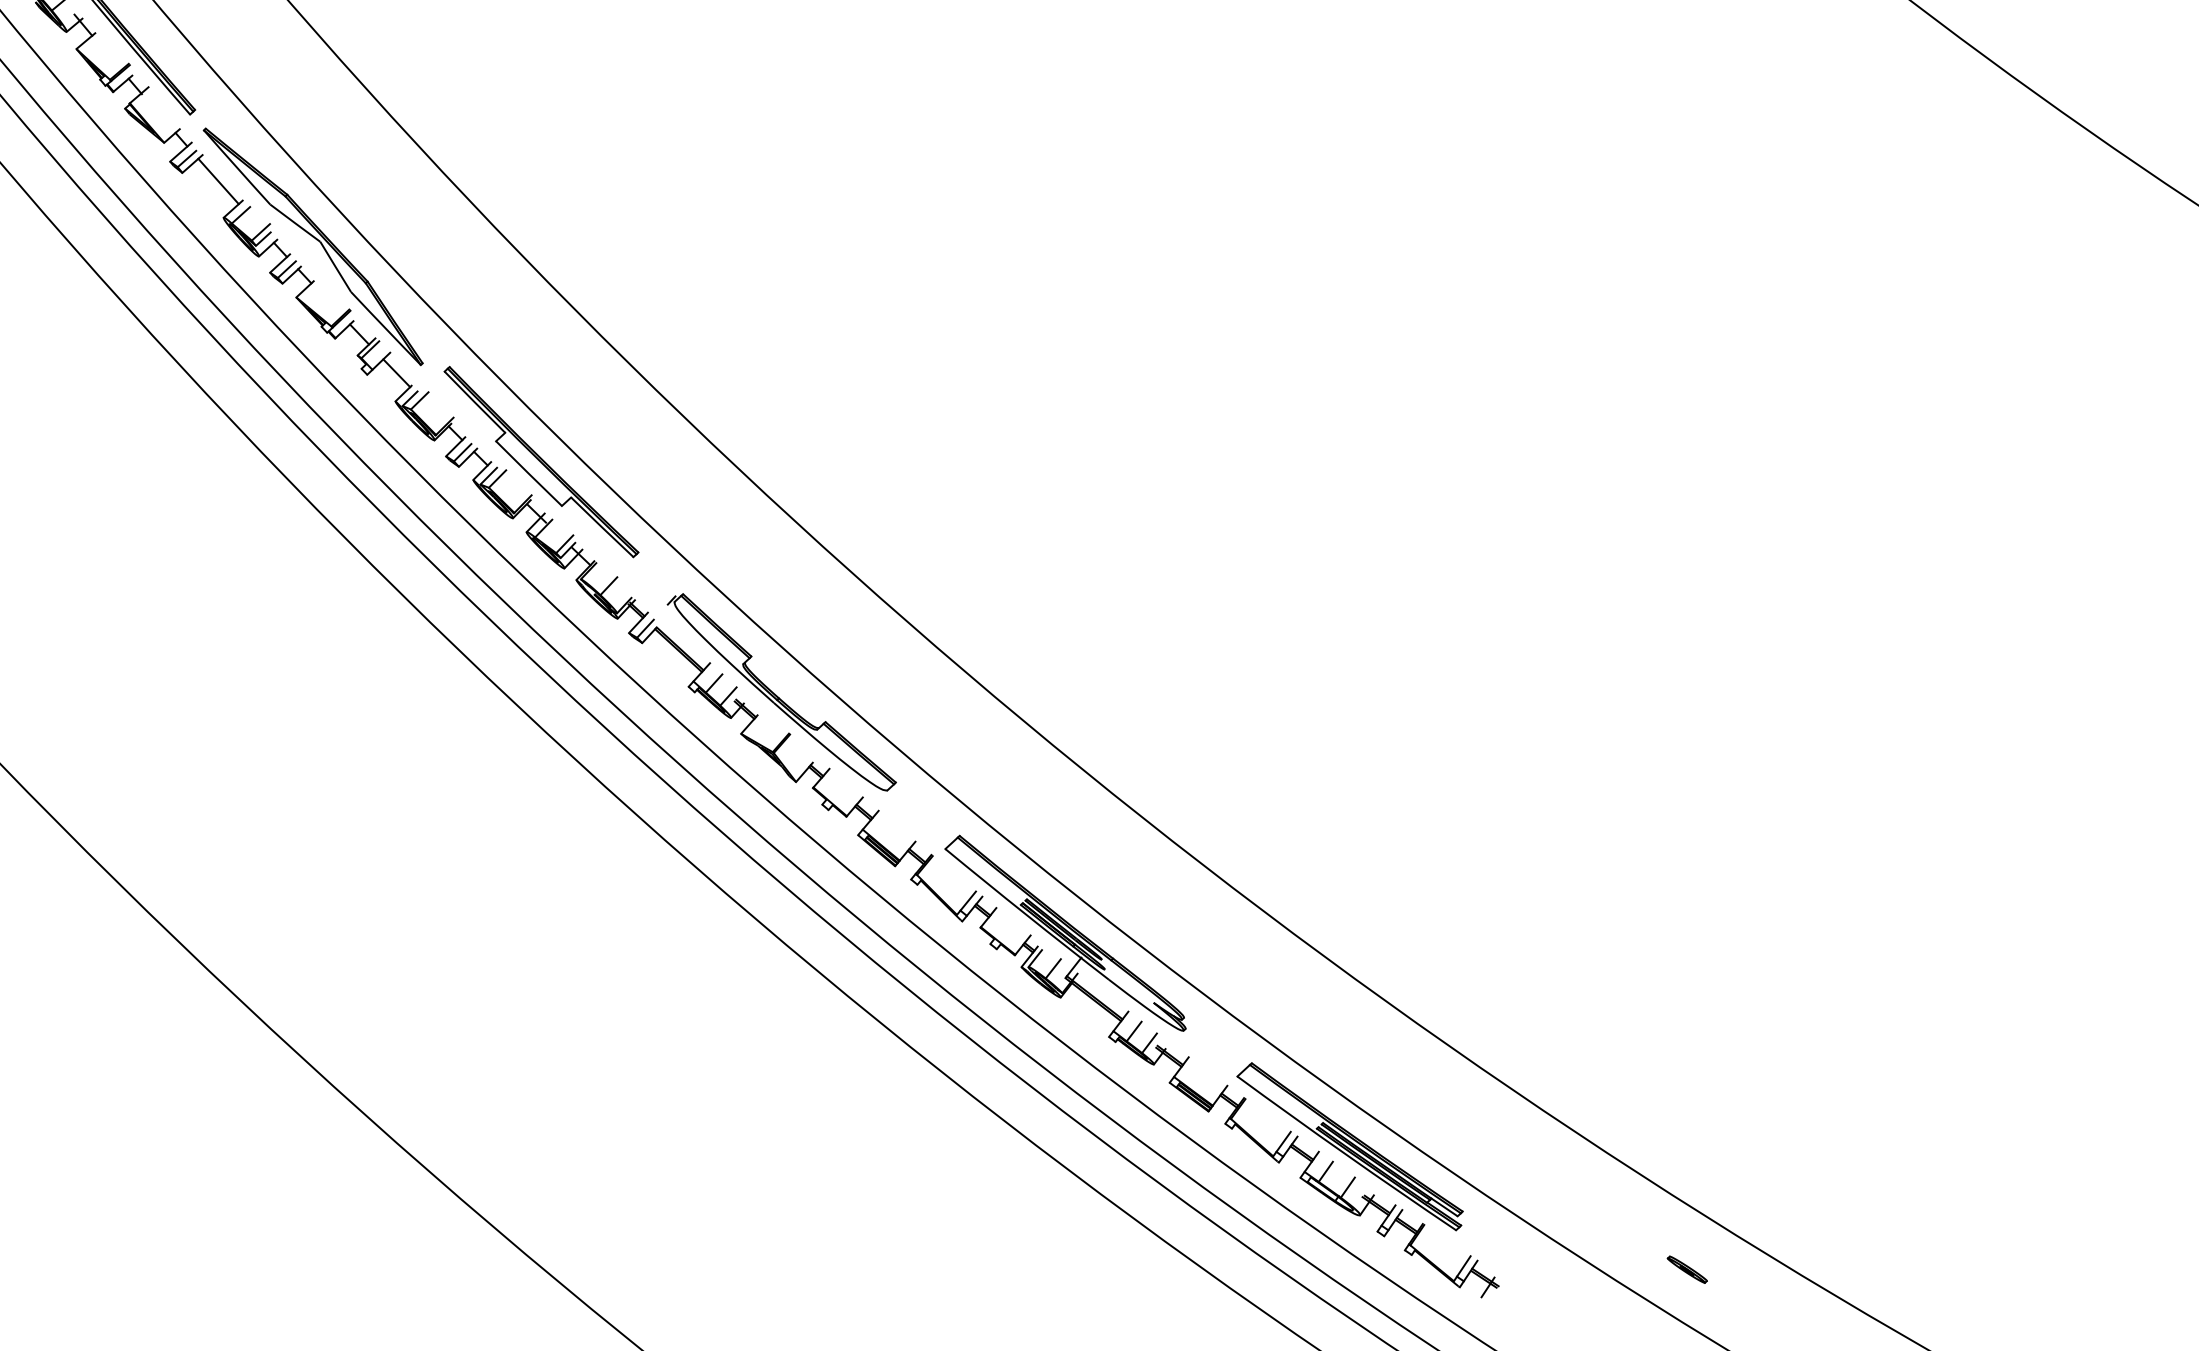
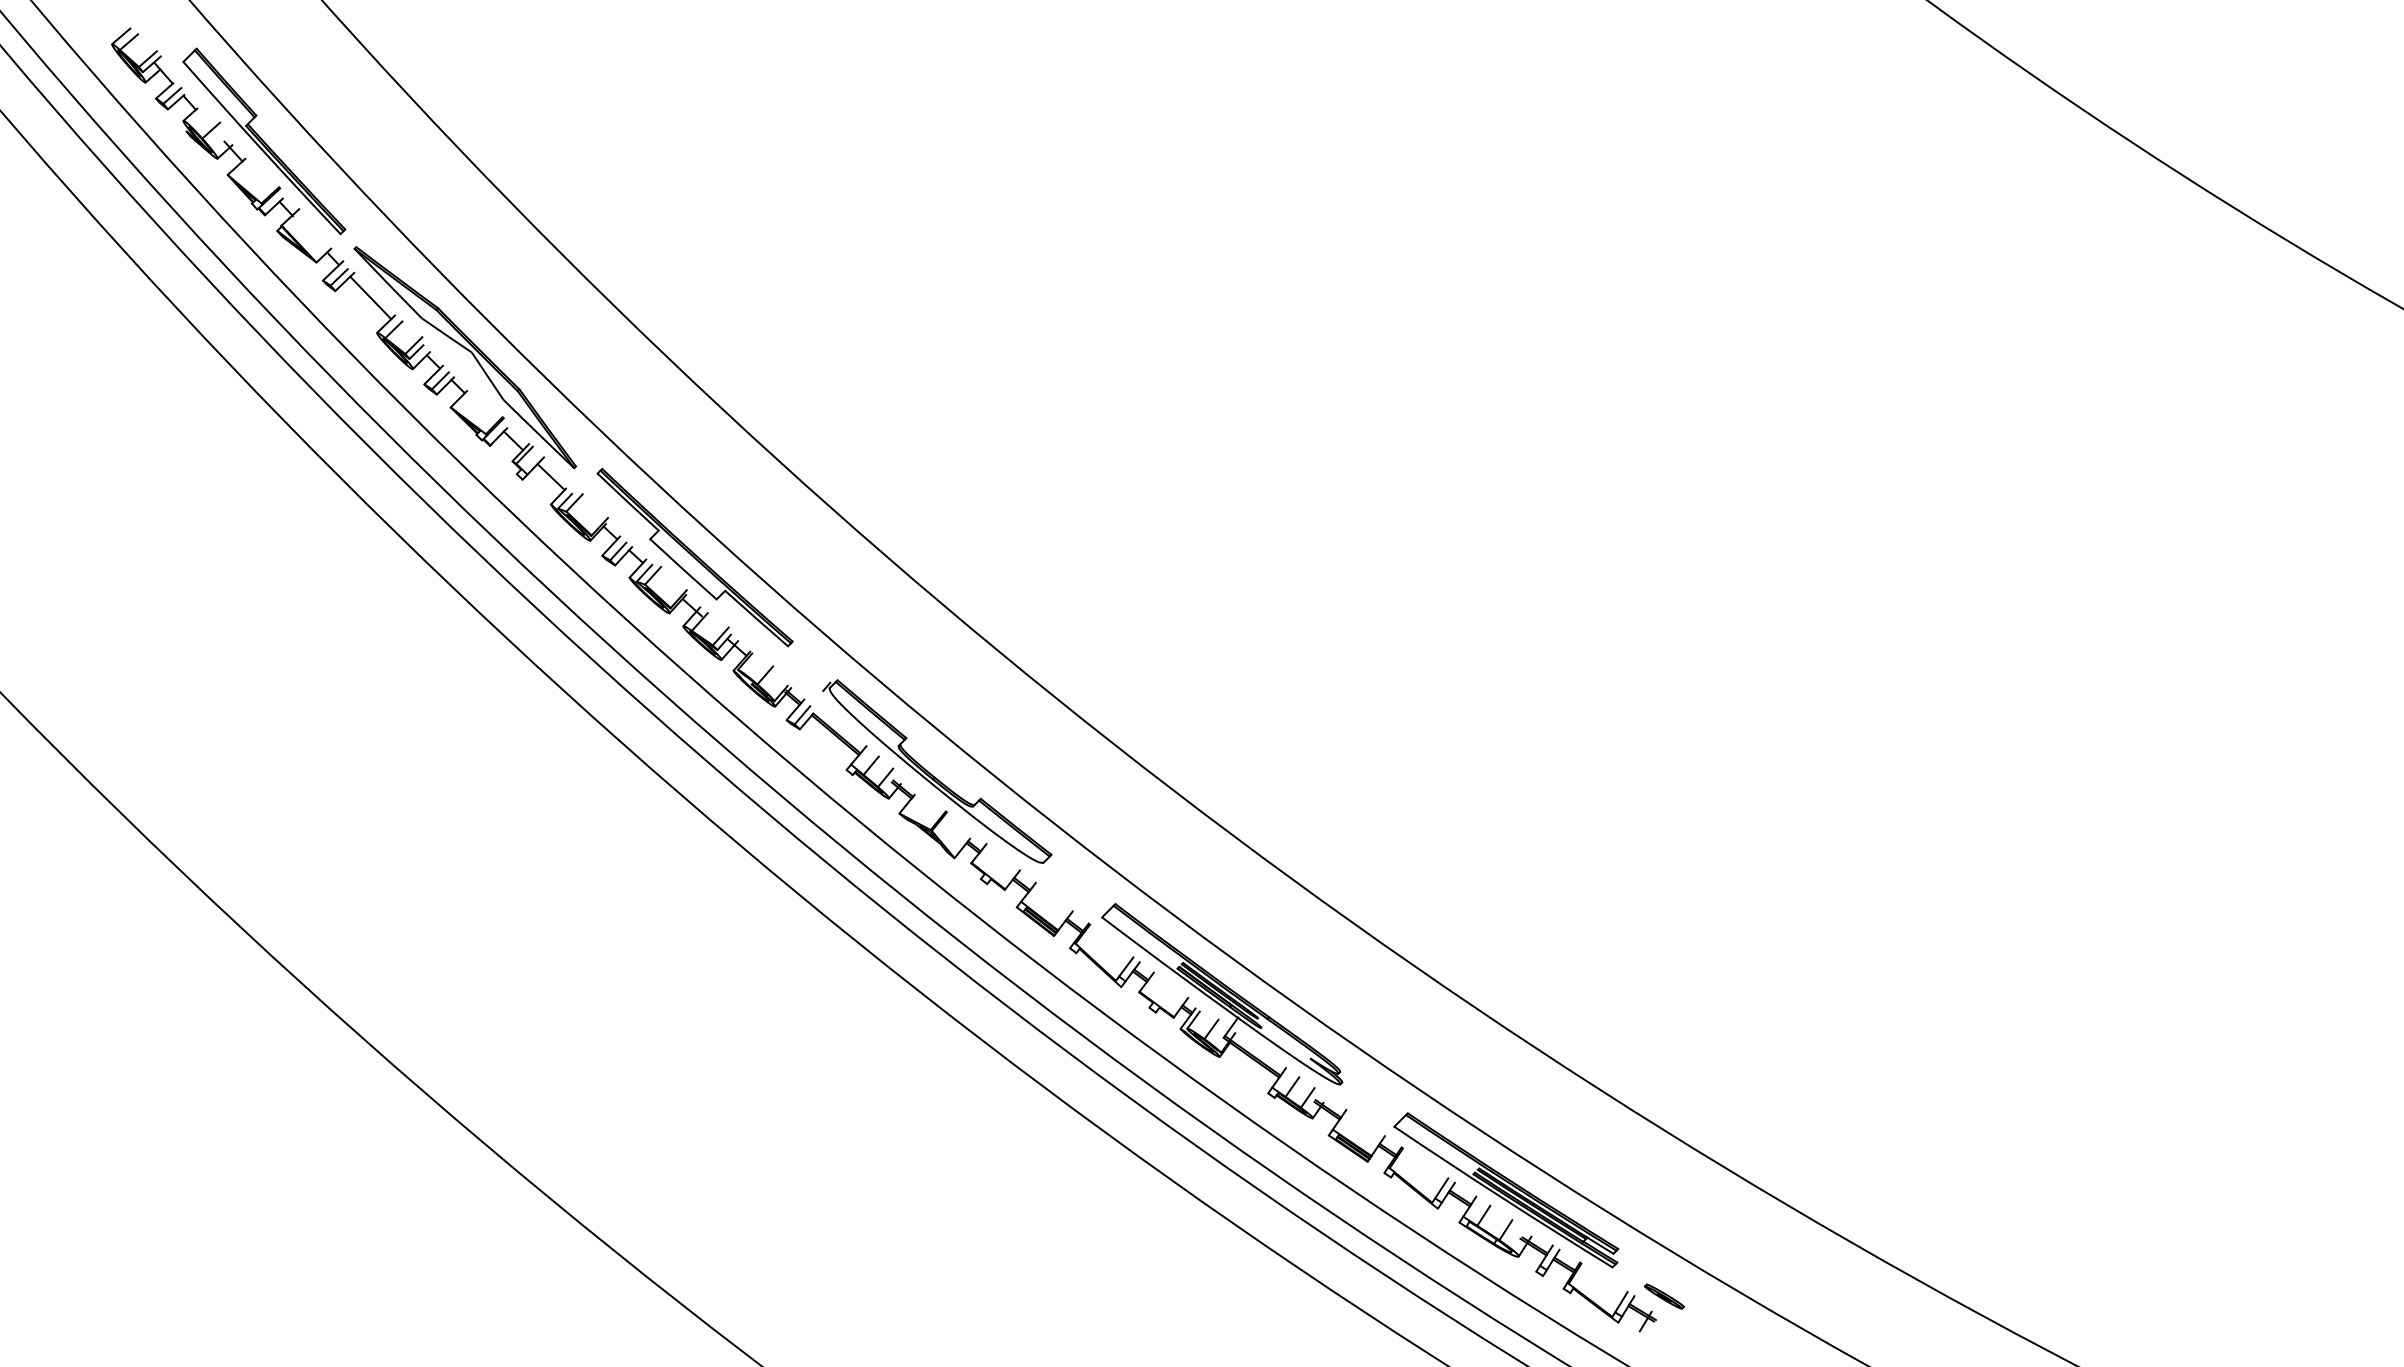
part: (1687, 1269) -> (1664, 1296), moved

